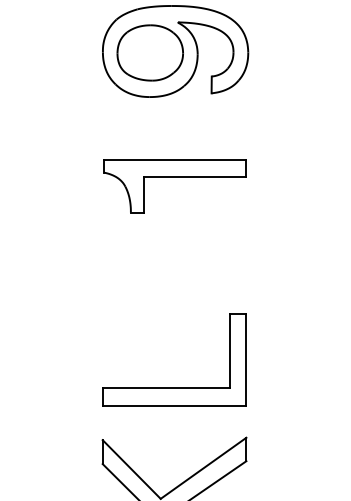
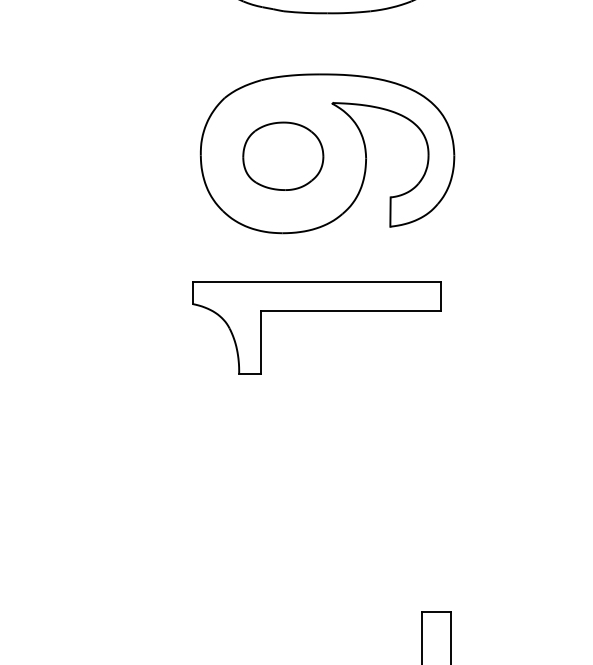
part: (149, 52) -> (282, 155), size x0.7
part: (174, 177) -> (315, 312), moved

